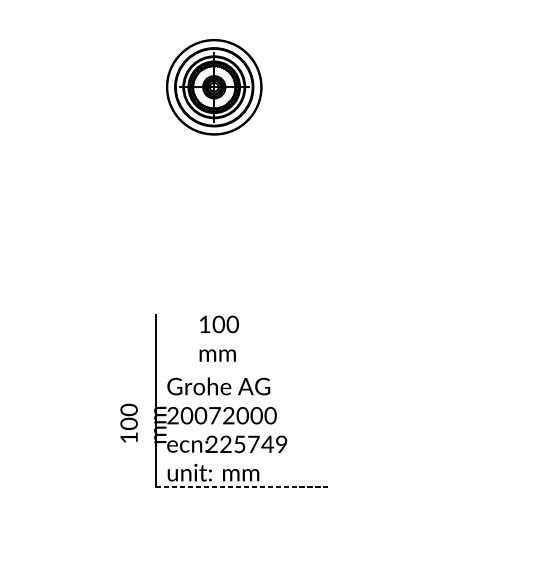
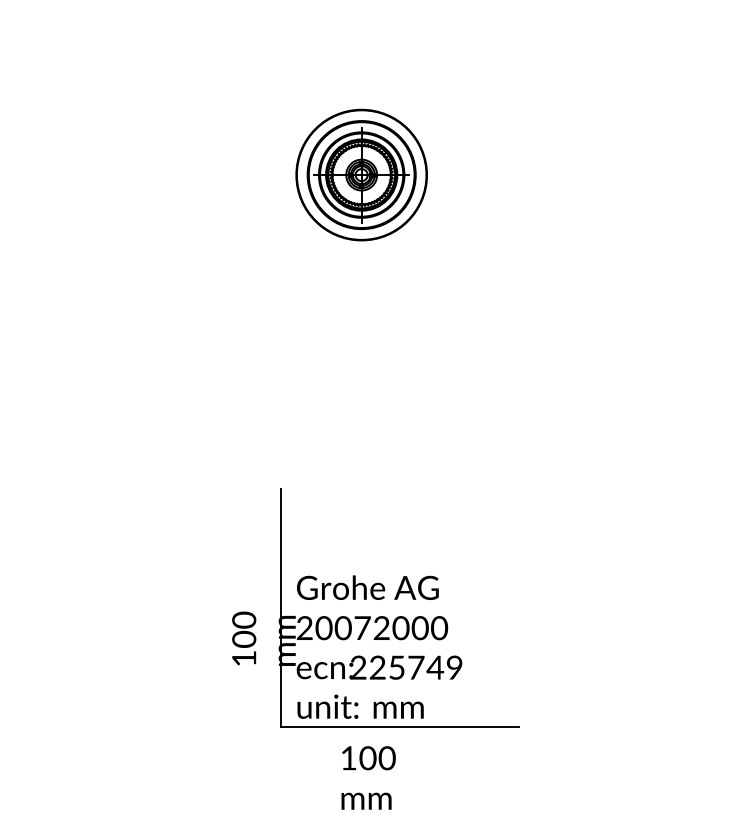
text: (219, 338) -> (368, 777), moved
line: (242, 487) -> (400, 726), dashed -> solid

